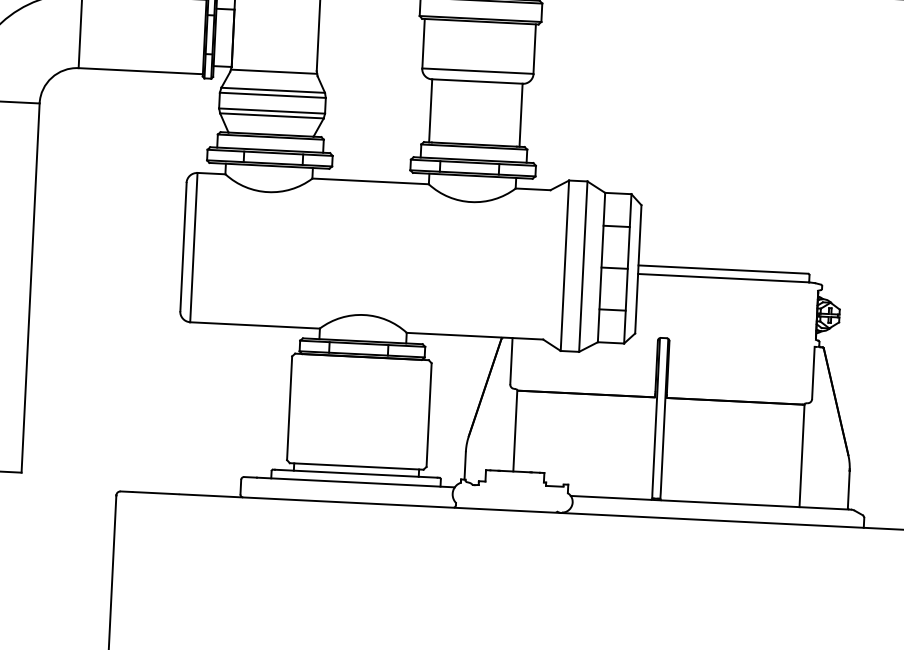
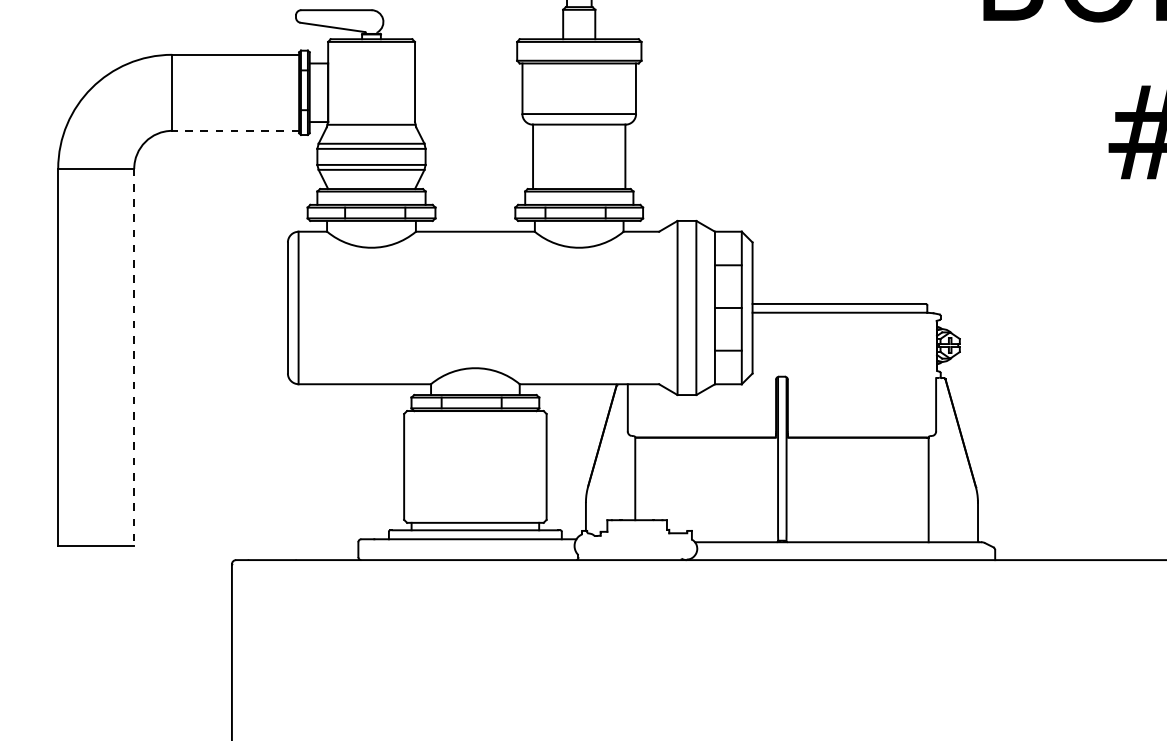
line: (140, 70) -> (235, 130), solid -> dashed
line: (30, 288) -> (134, 357), solid -> dashed

